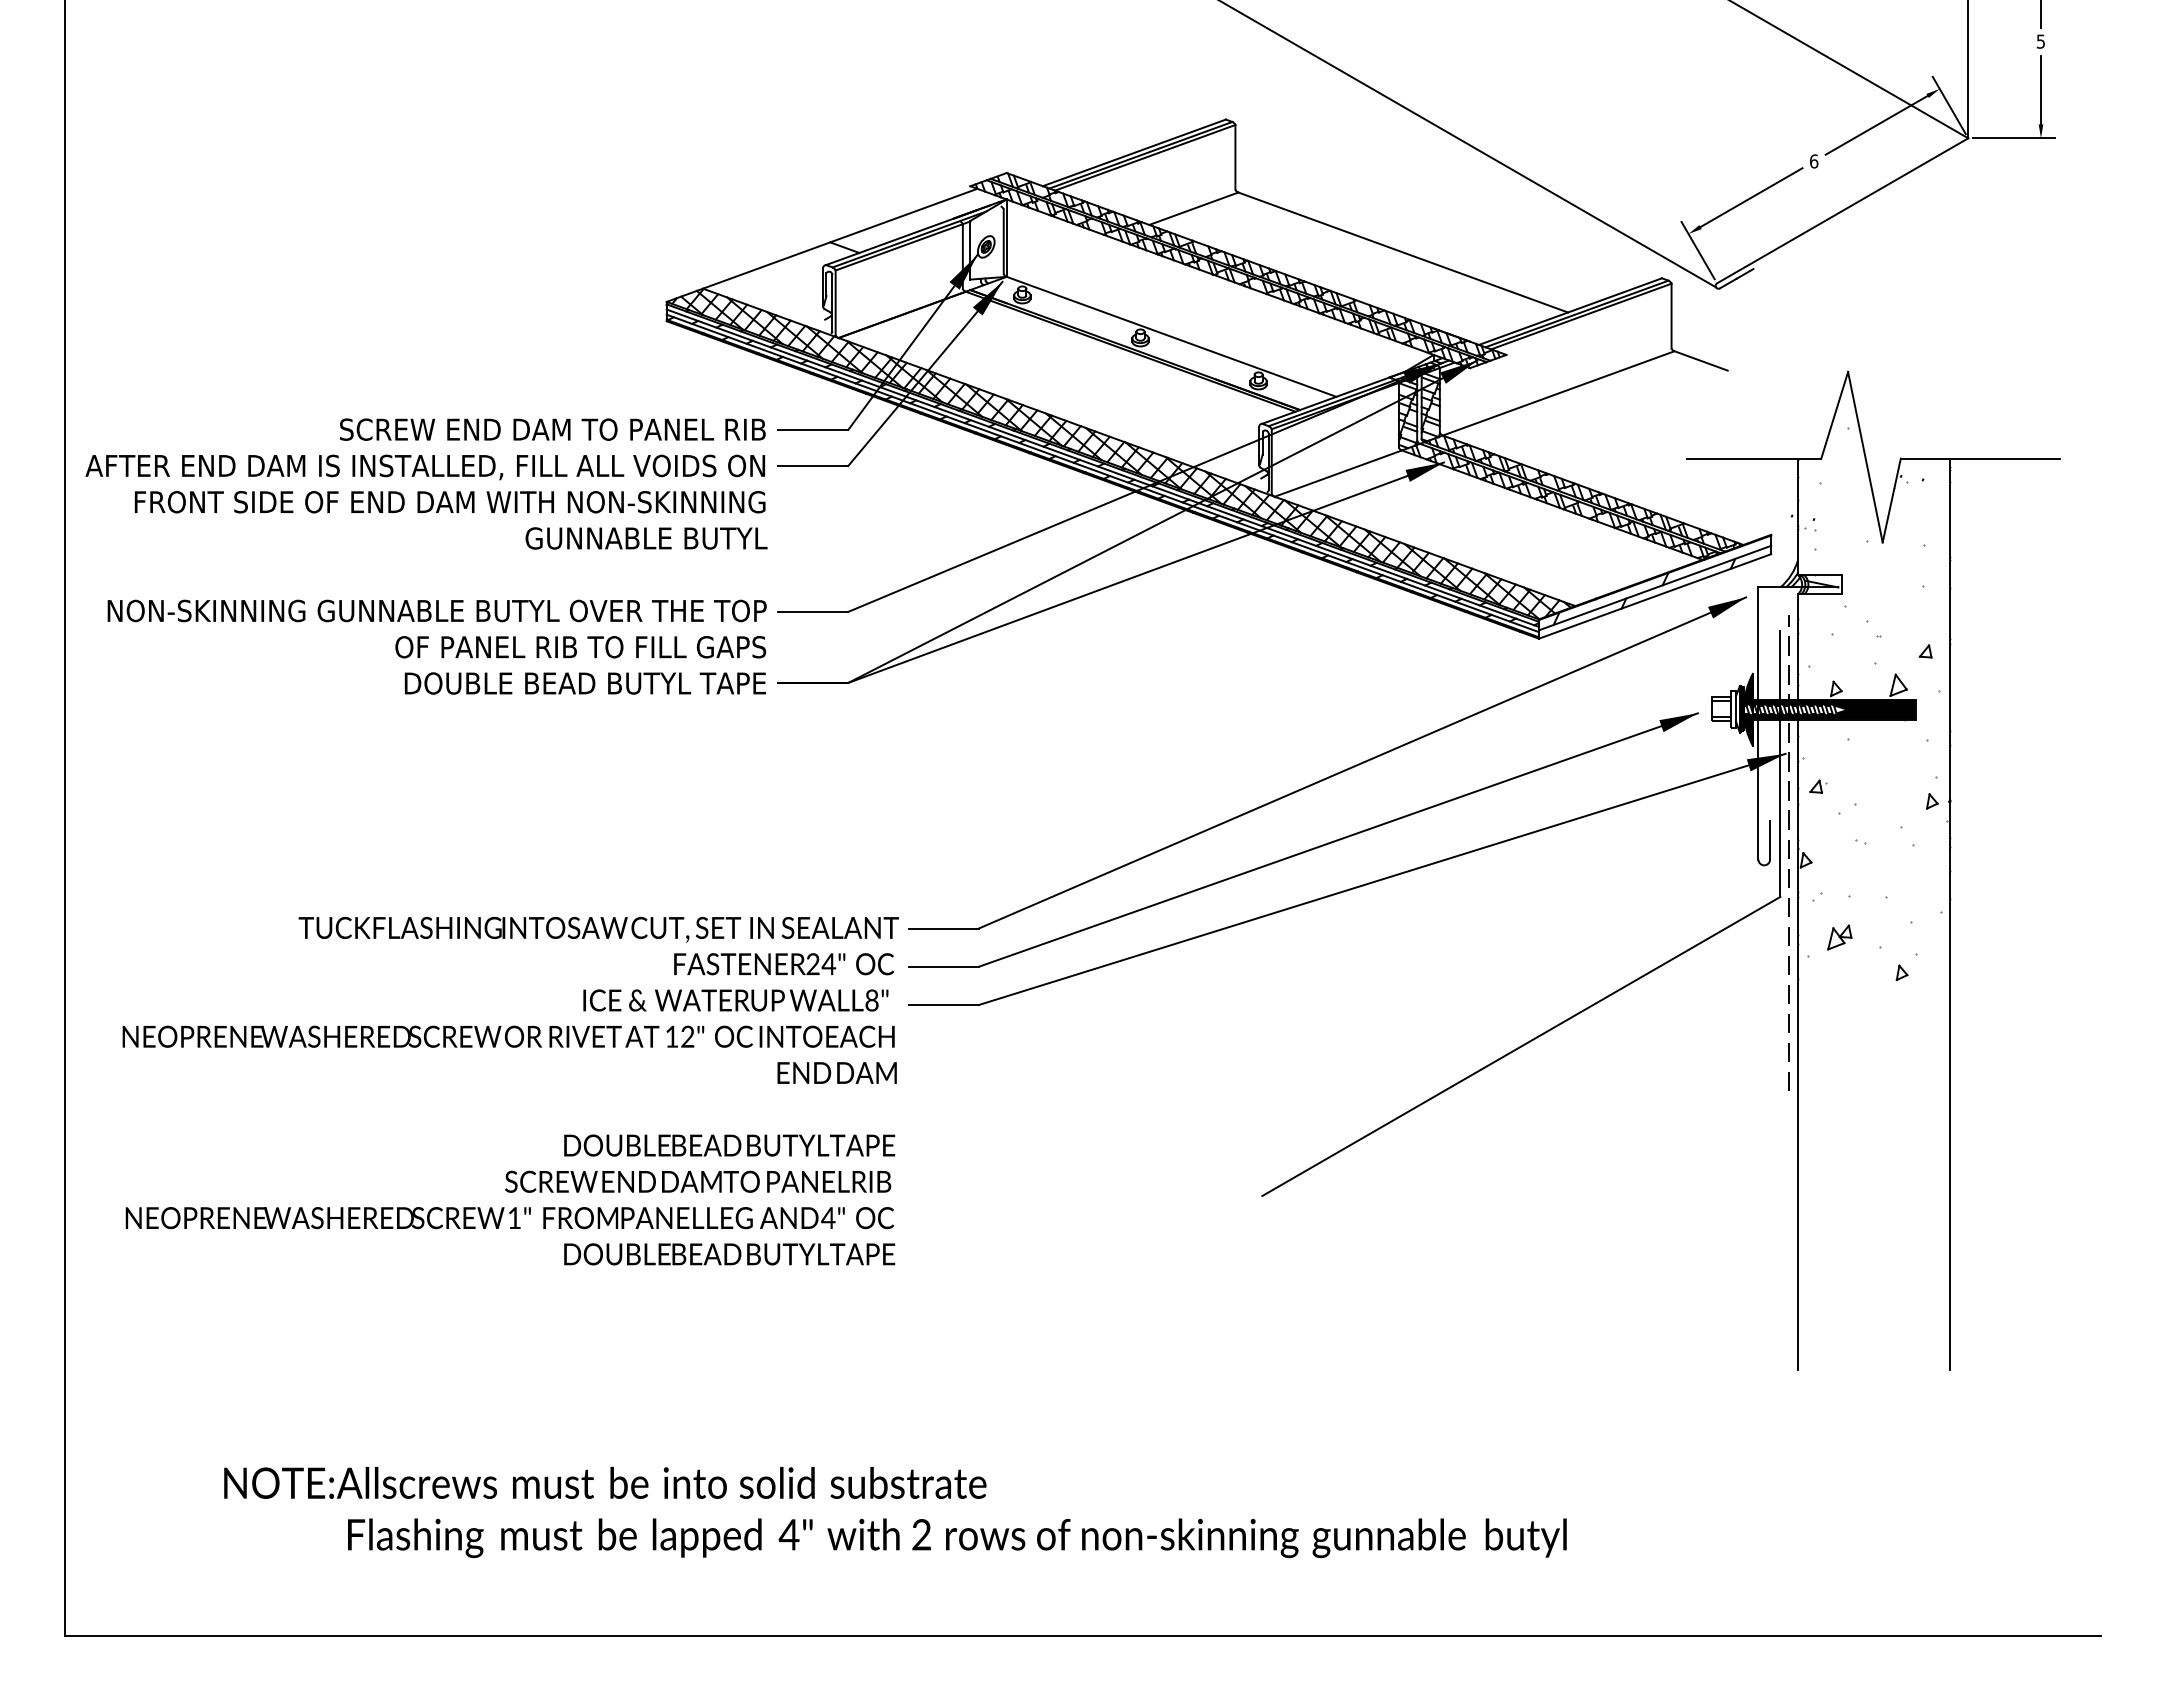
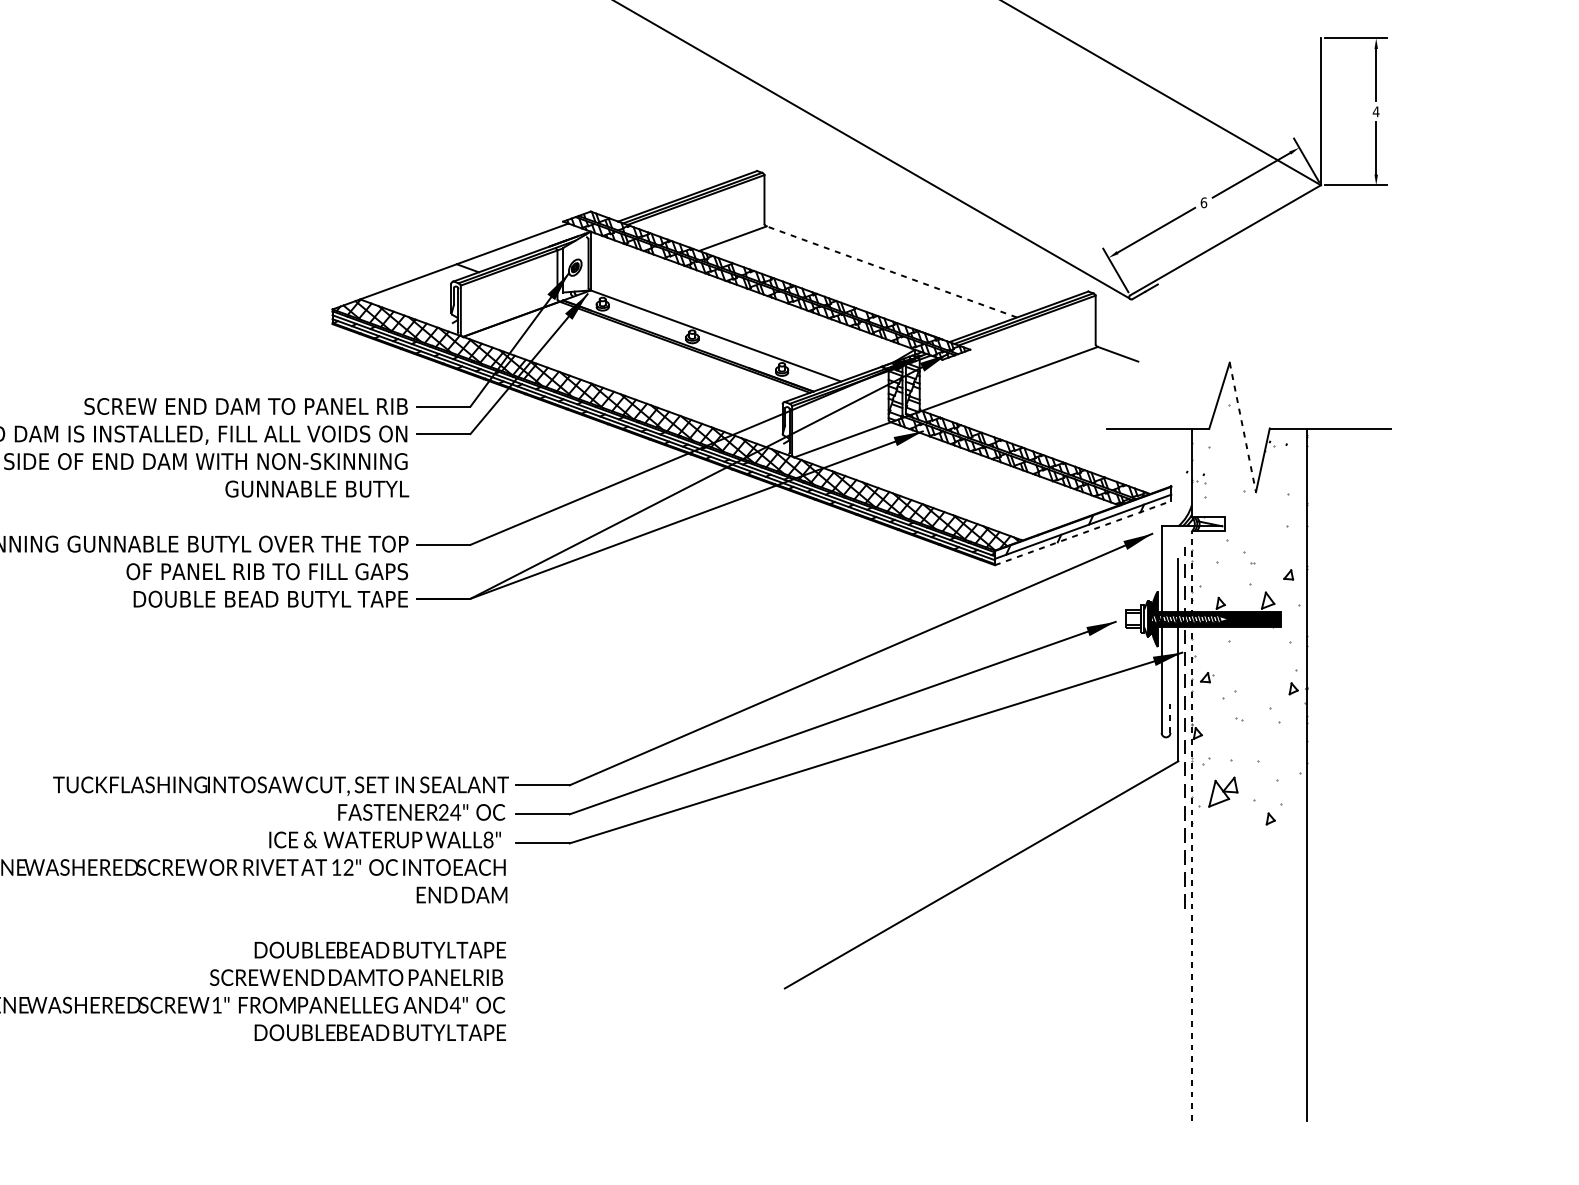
text: (2040, 41) -> (1375, 111), 5 -> 4
line: (1402, 252) -> (891, 271), solid -> dashed
line: (1865, 457) -> (1242, 427), solid -> dashed
line: (1655, 596) -> (1083, 533), solid -> dashed
line: (1770, 839) -> (1170, 717), solid -> dashed
part: (1839, 937) -> (1223, 792), size x1.6
line: (1798, 981) -> (1192, 825), solid -> dashed

